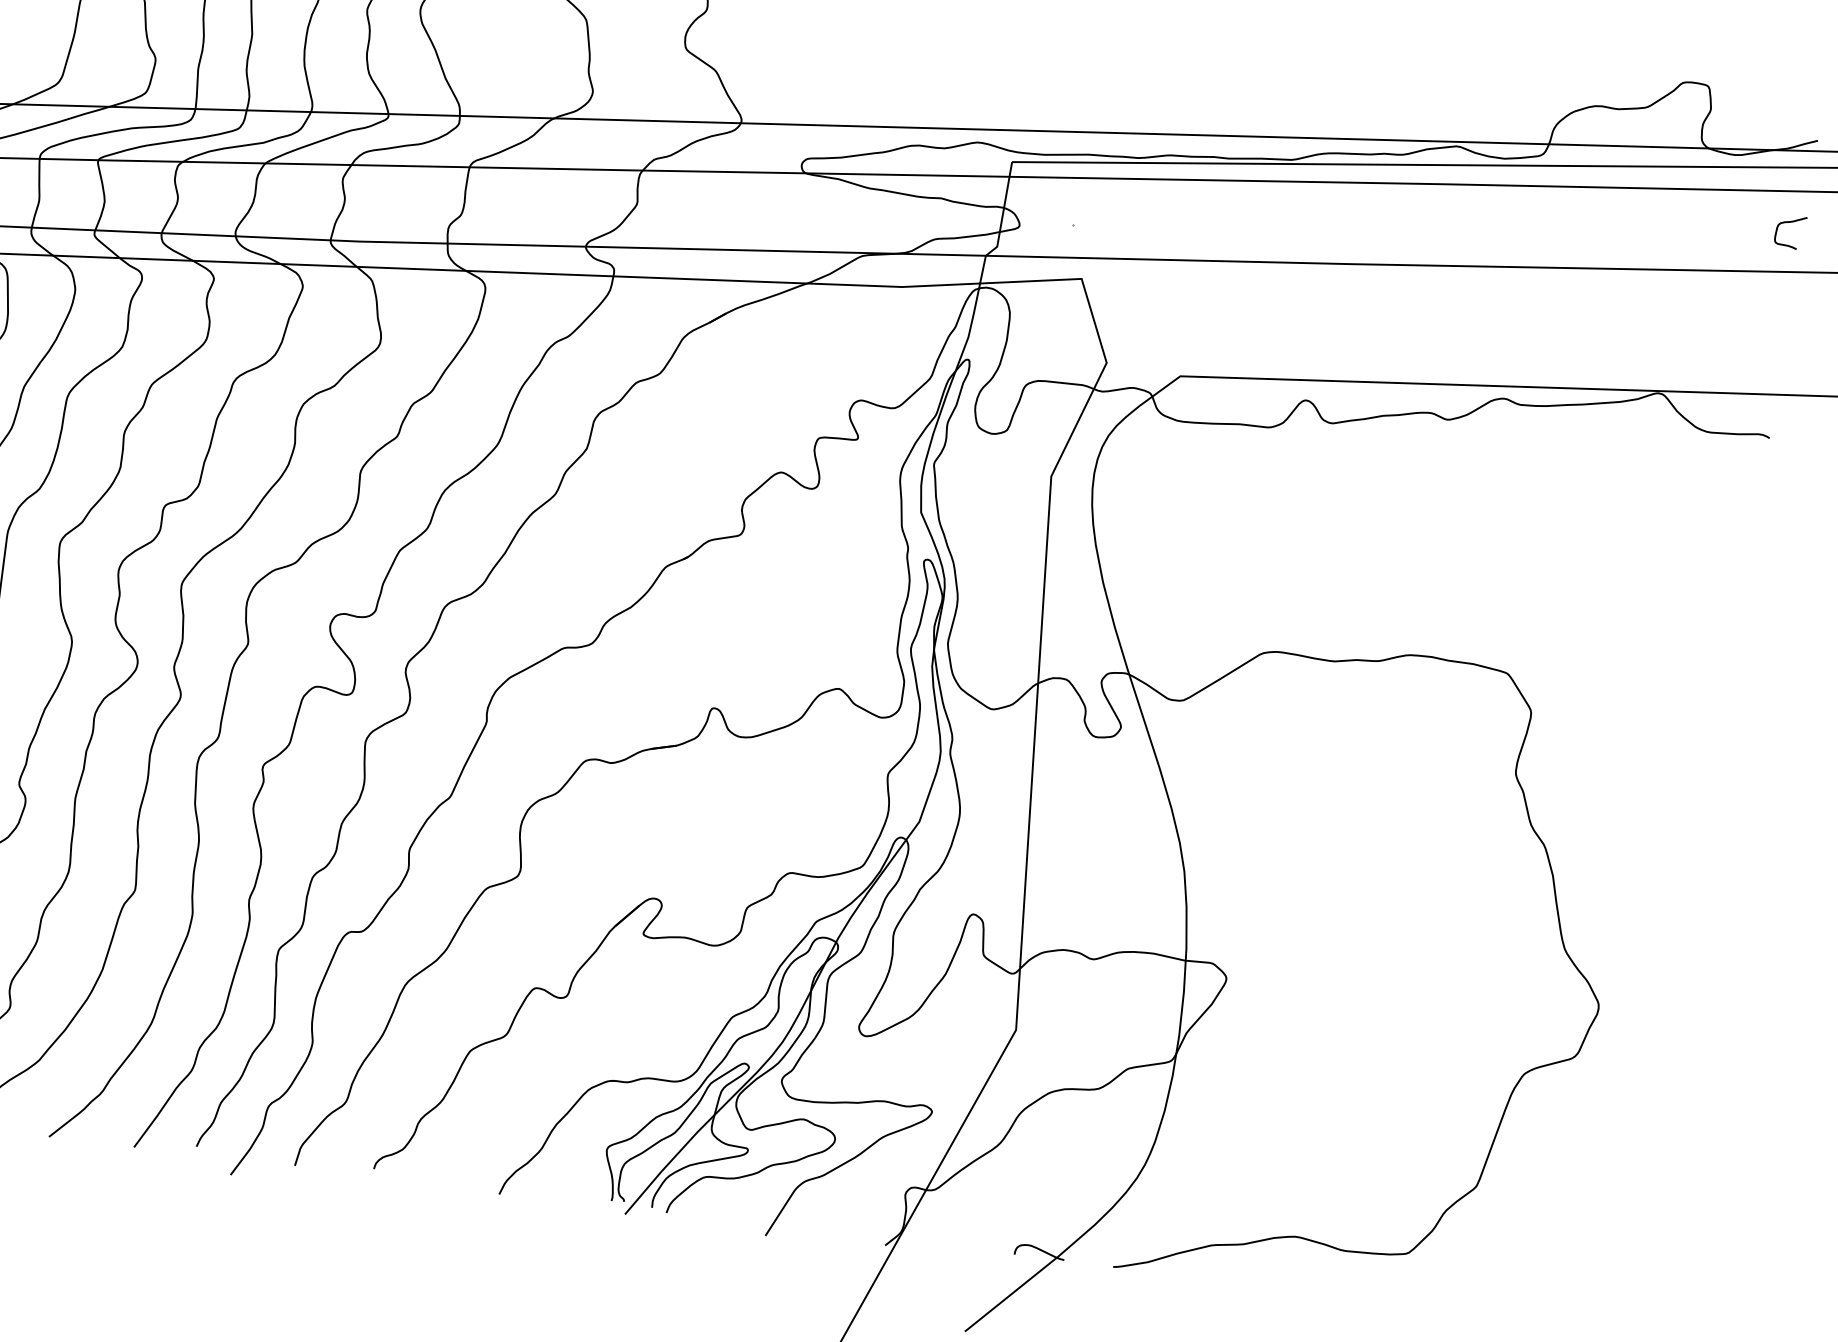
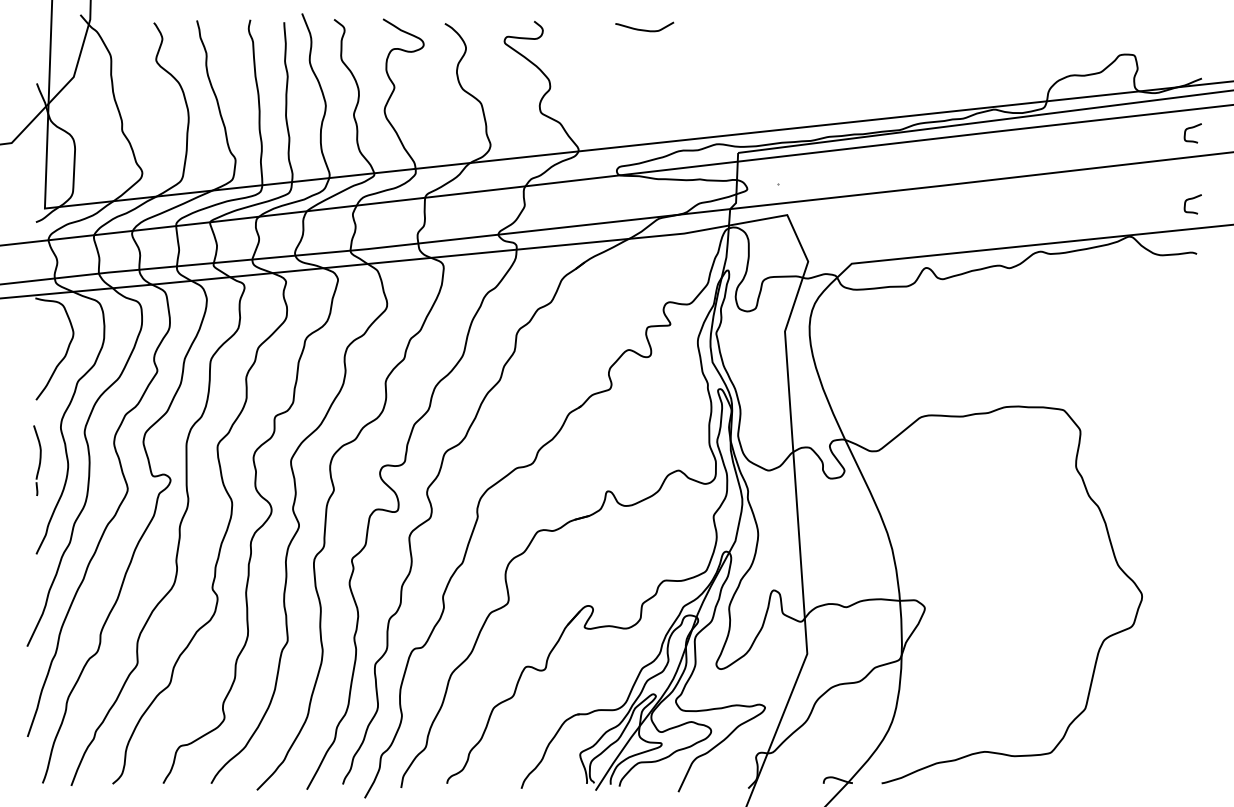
curve: (1774, 344) -> (1192, 199), added

